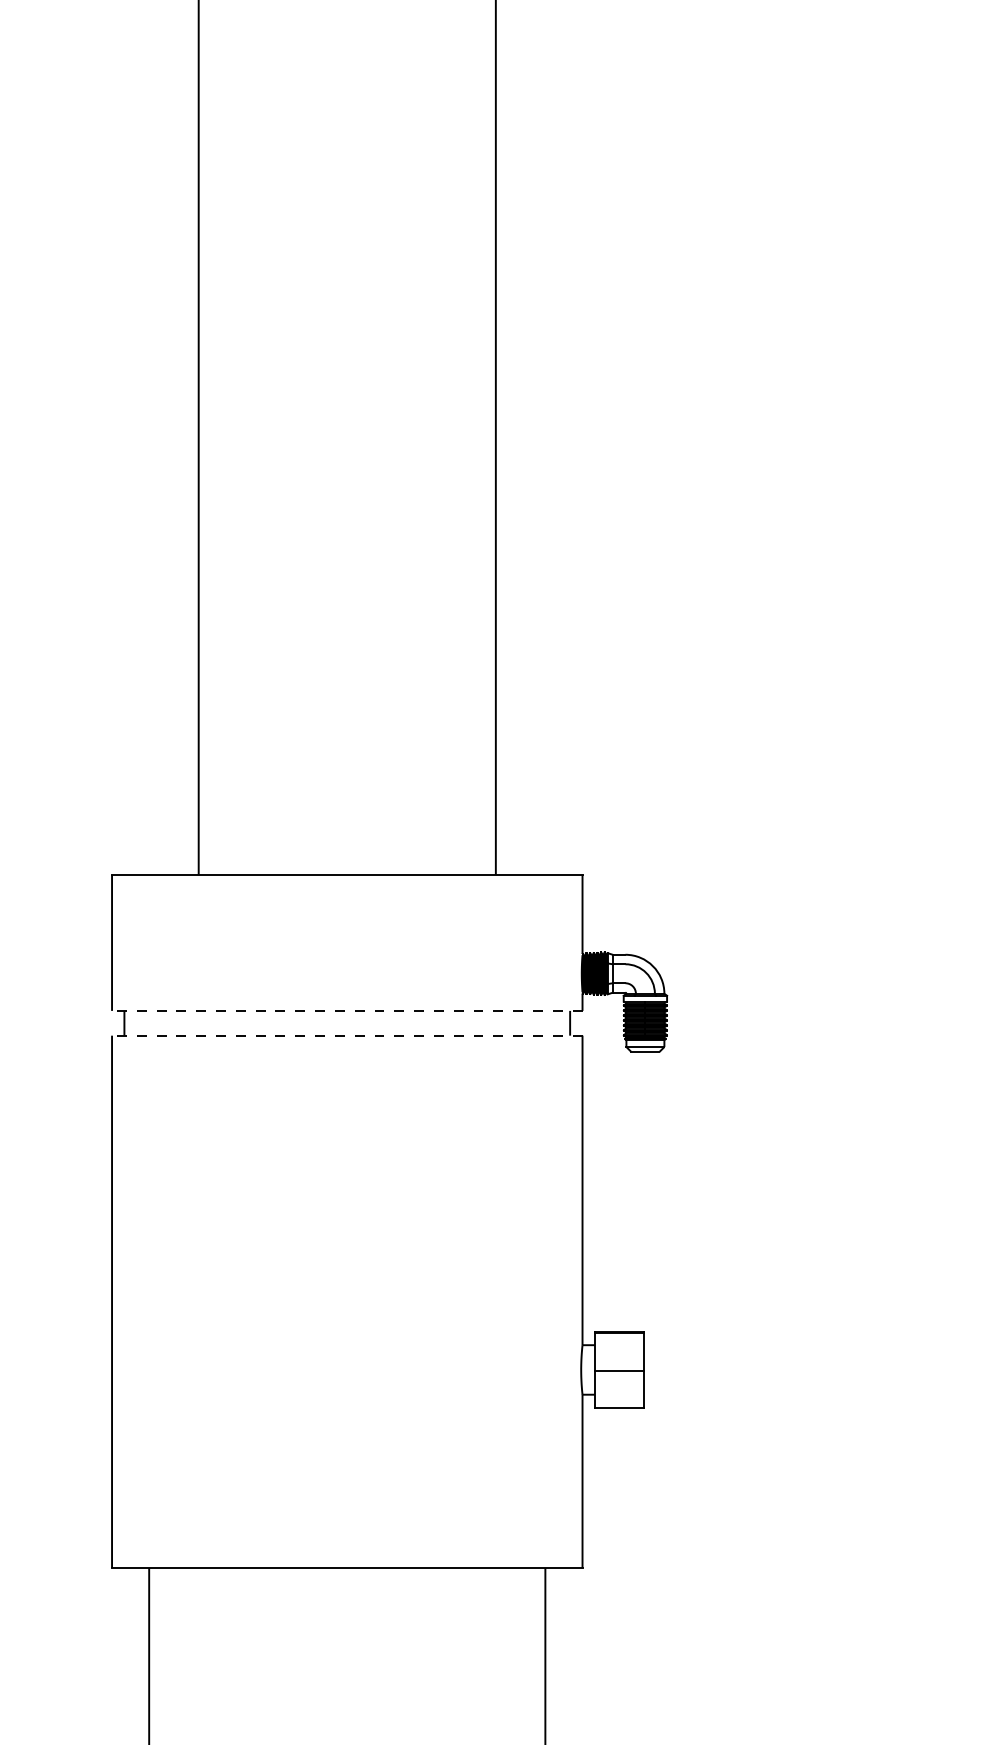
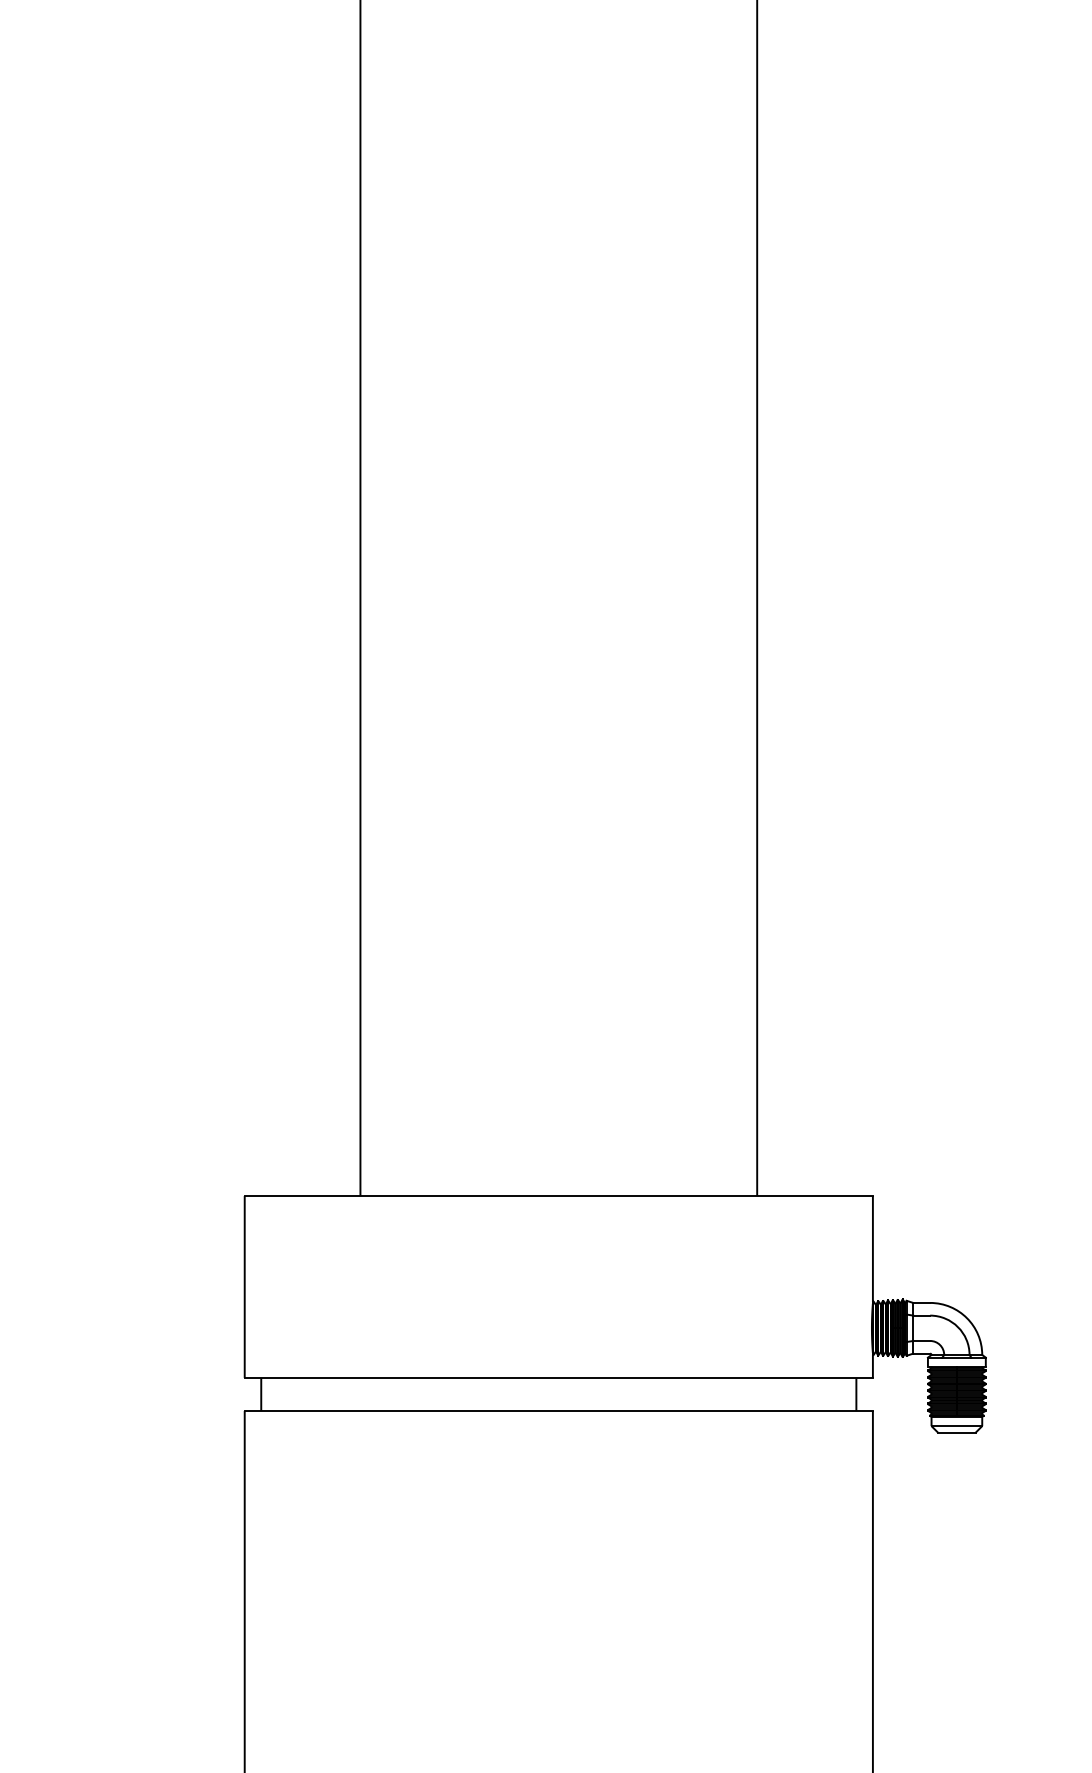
line: (346, 1010) -> (557, 1377), dashed -> solid
line: (346, 1035) -> (557, 1410), dashed -> solid

